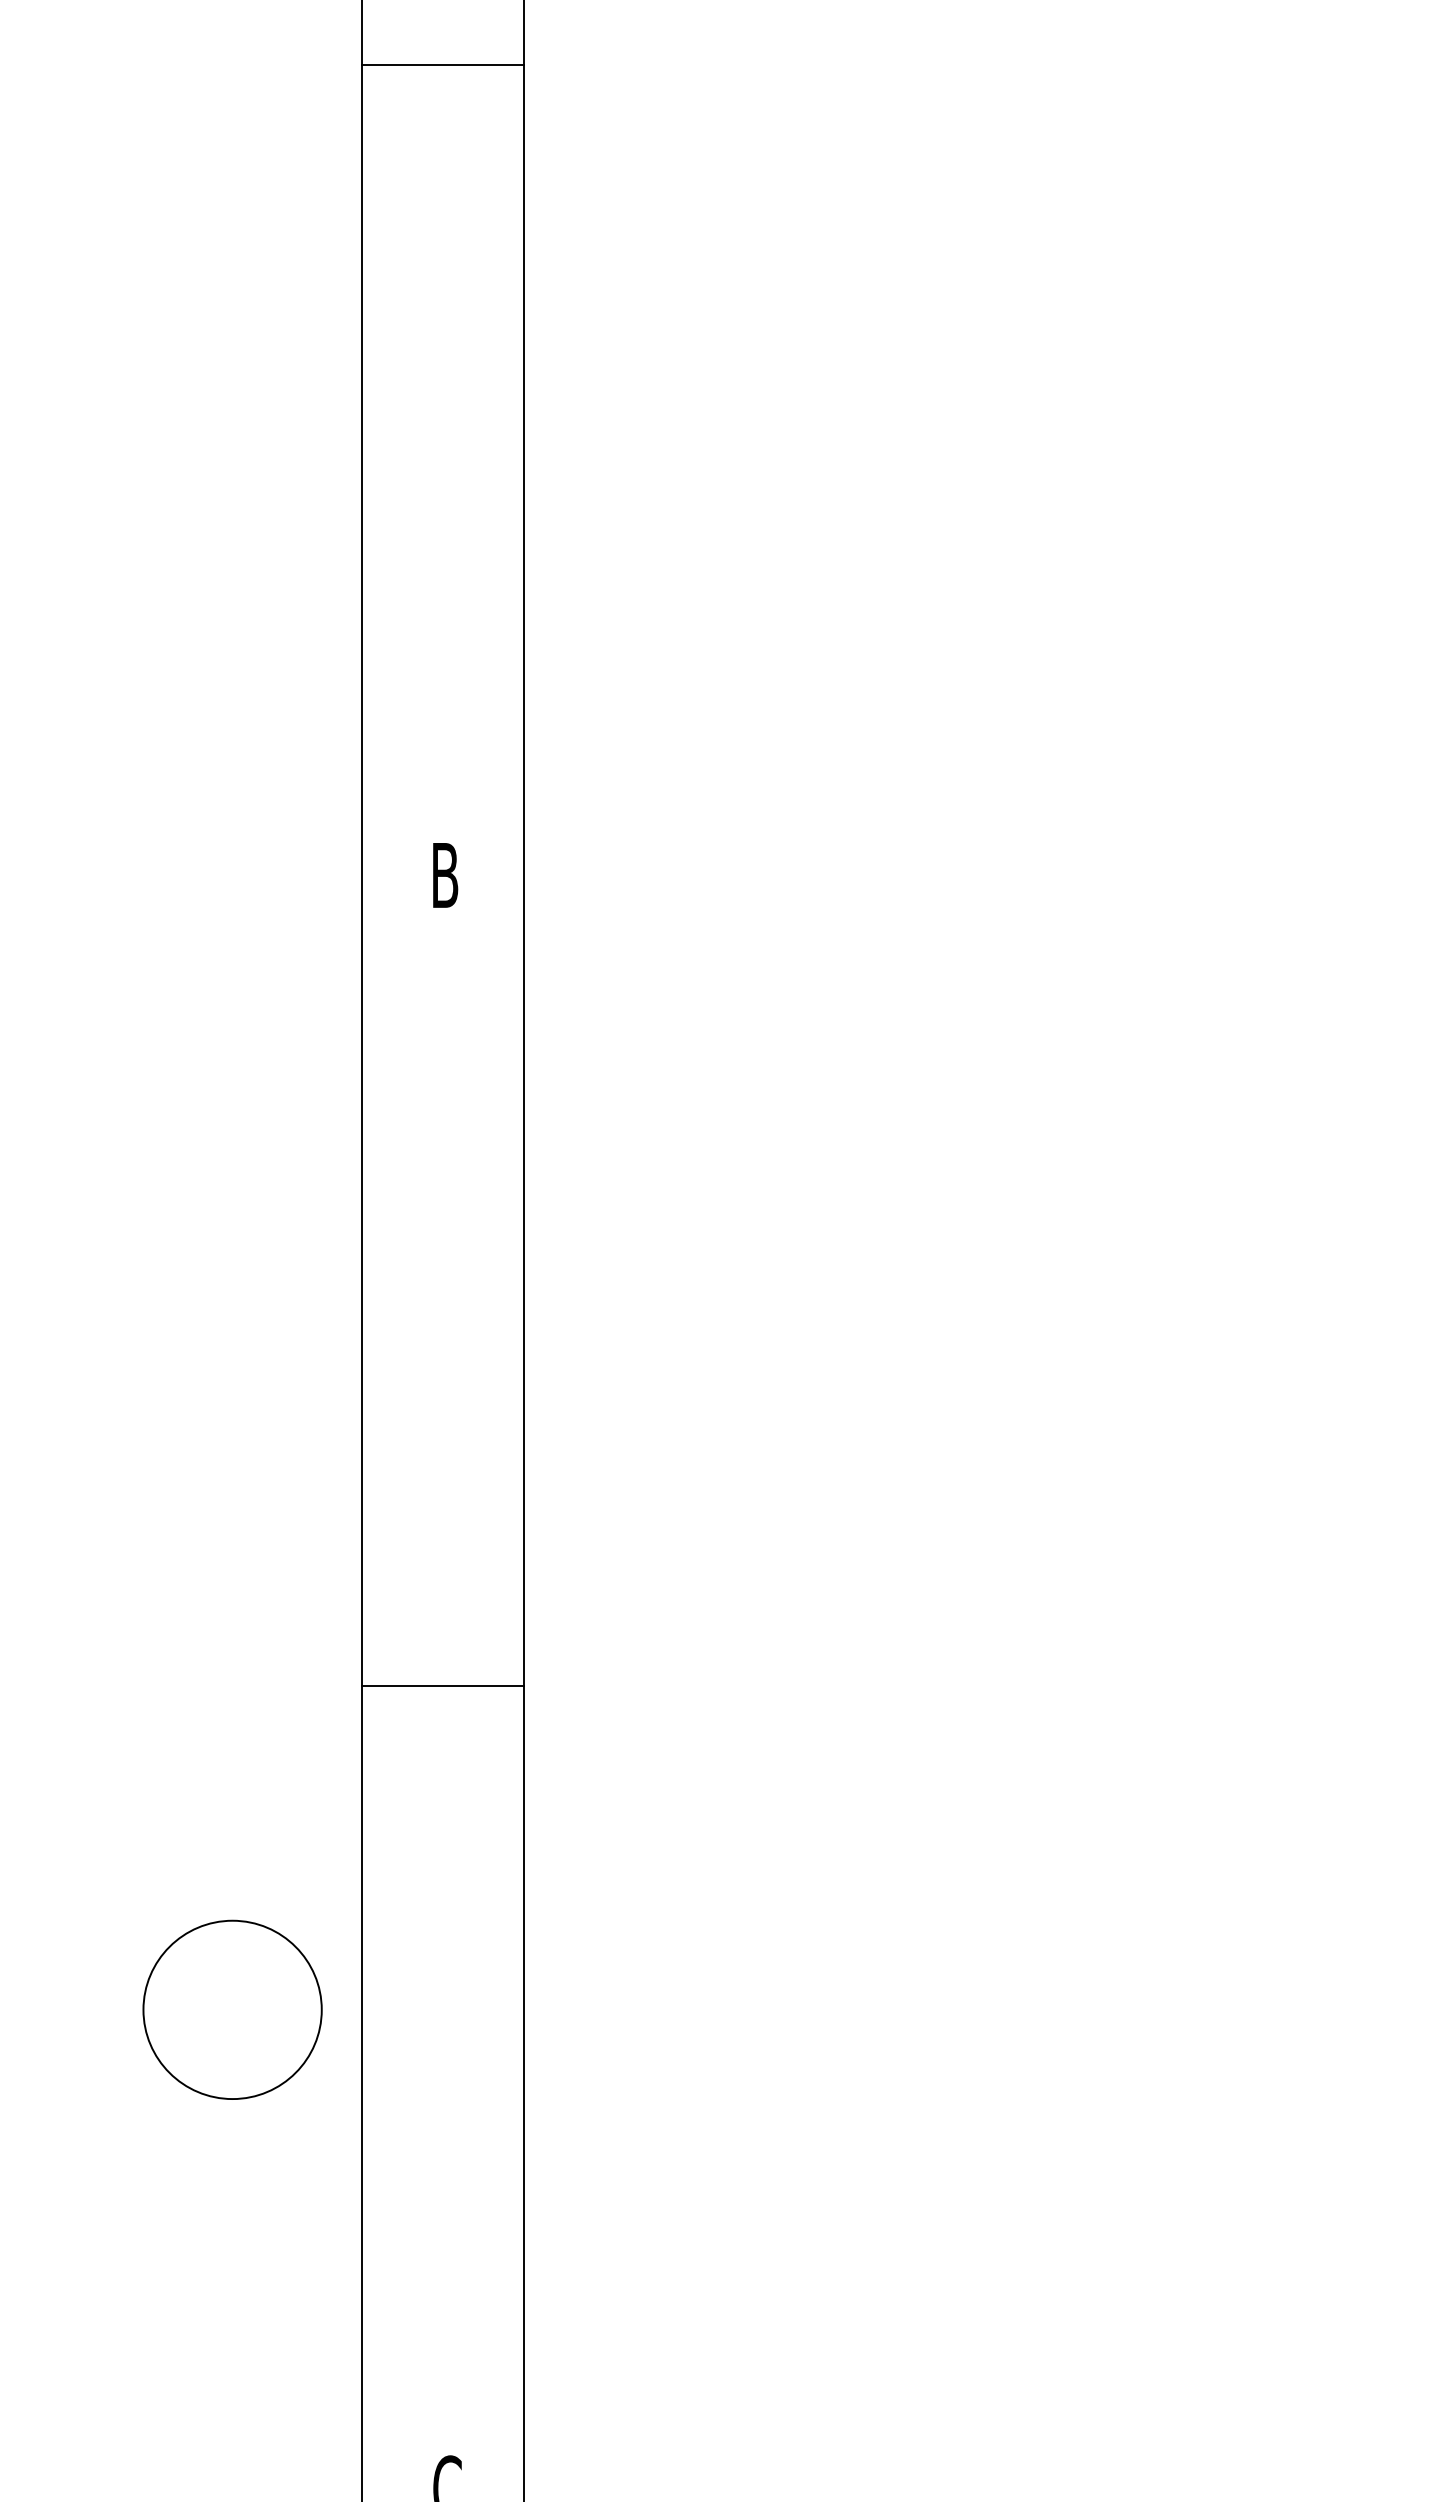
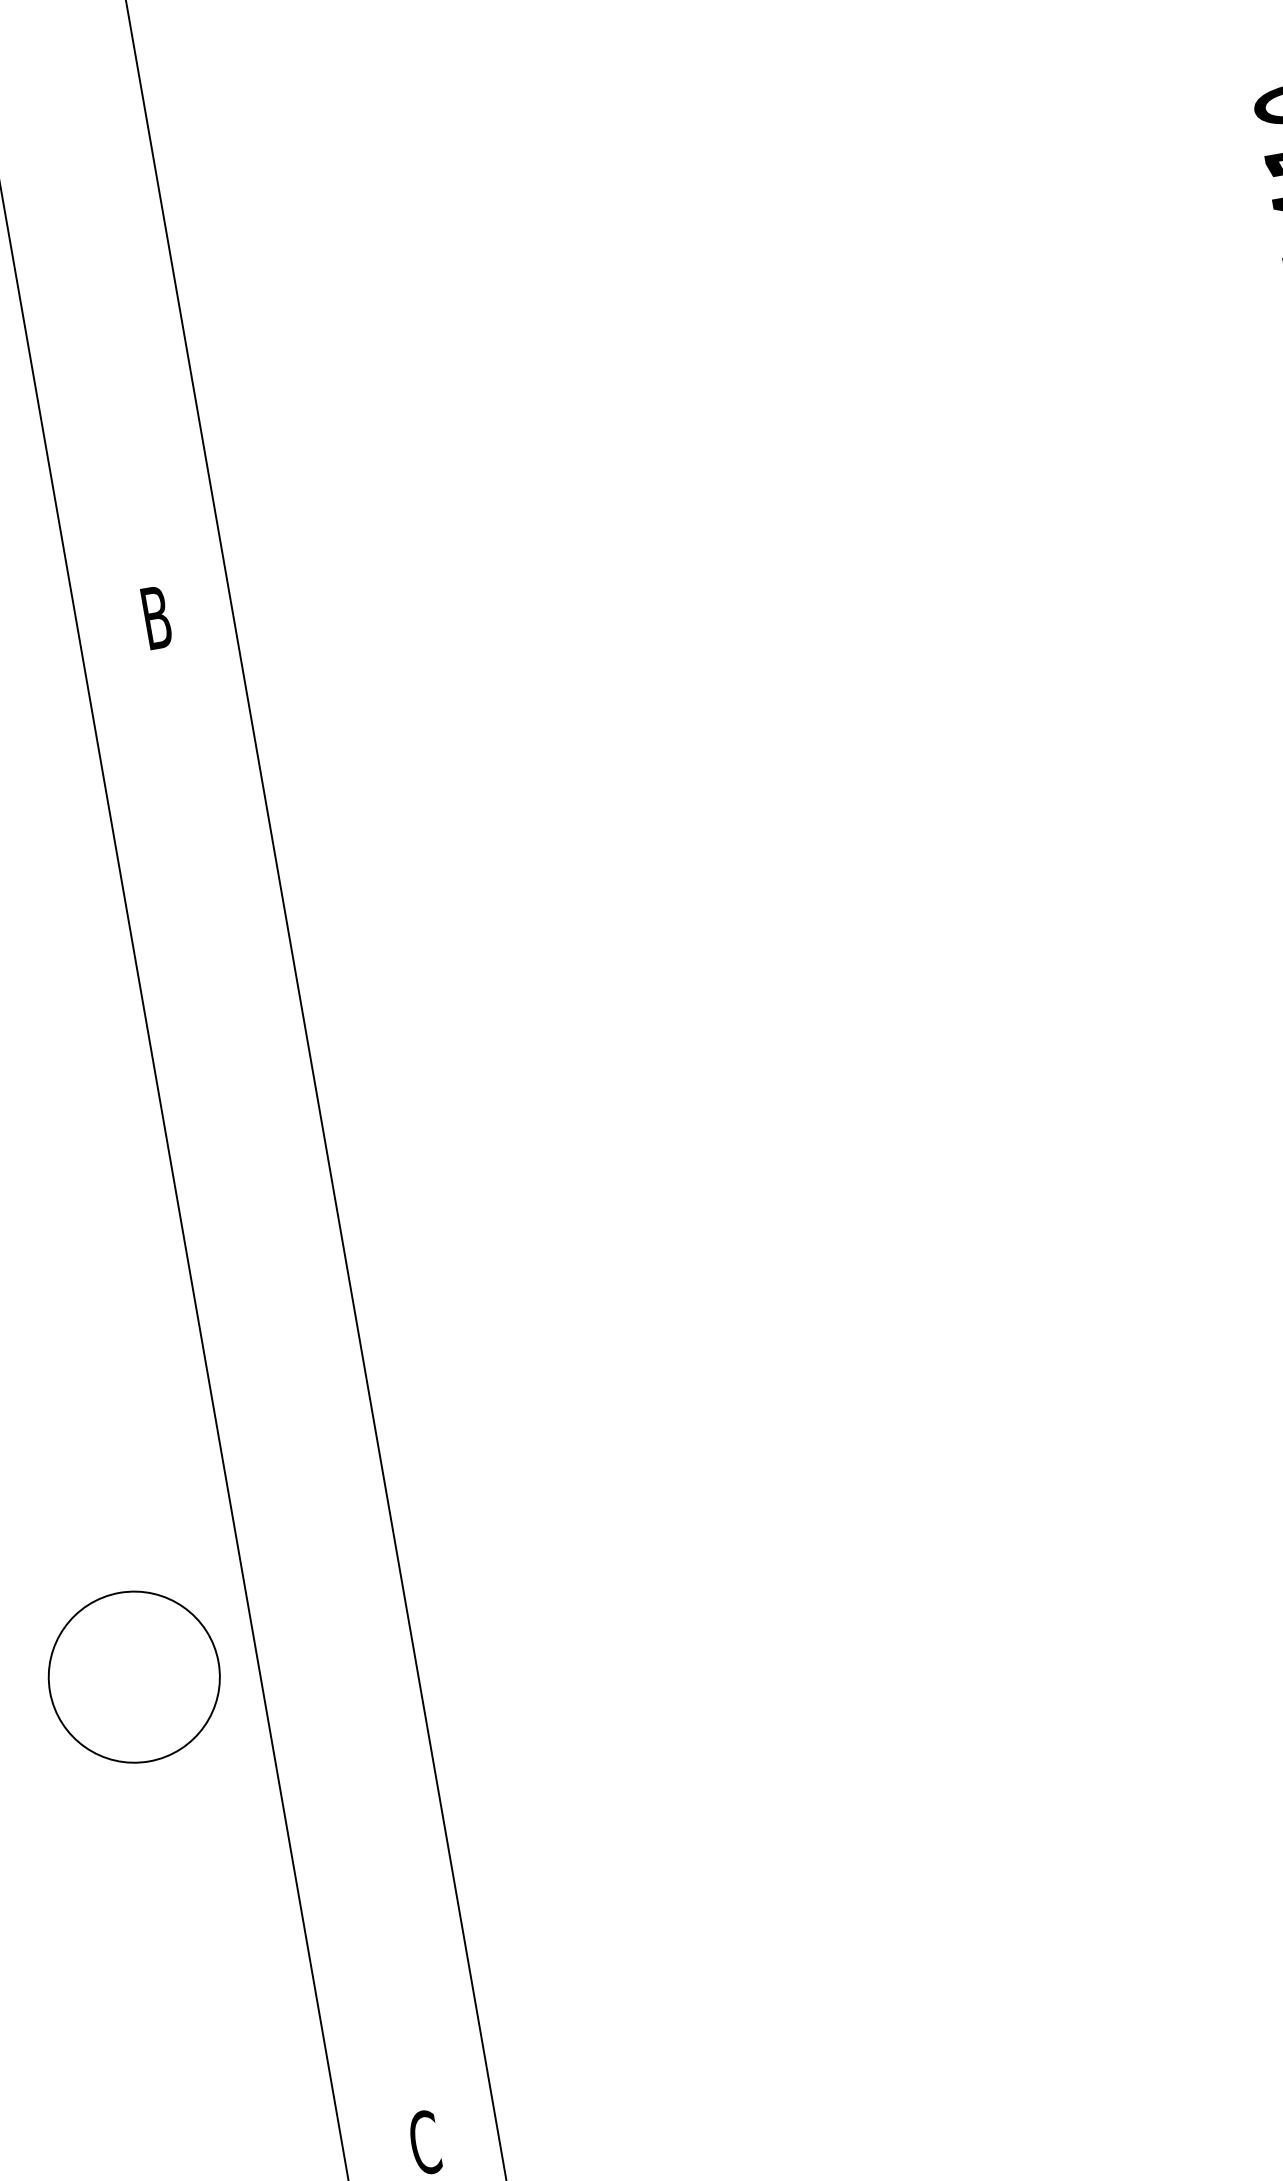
line: (443, 1685) -> (288, 1383), removed
circle: (232, 2009) -> (134, 1676), moved

